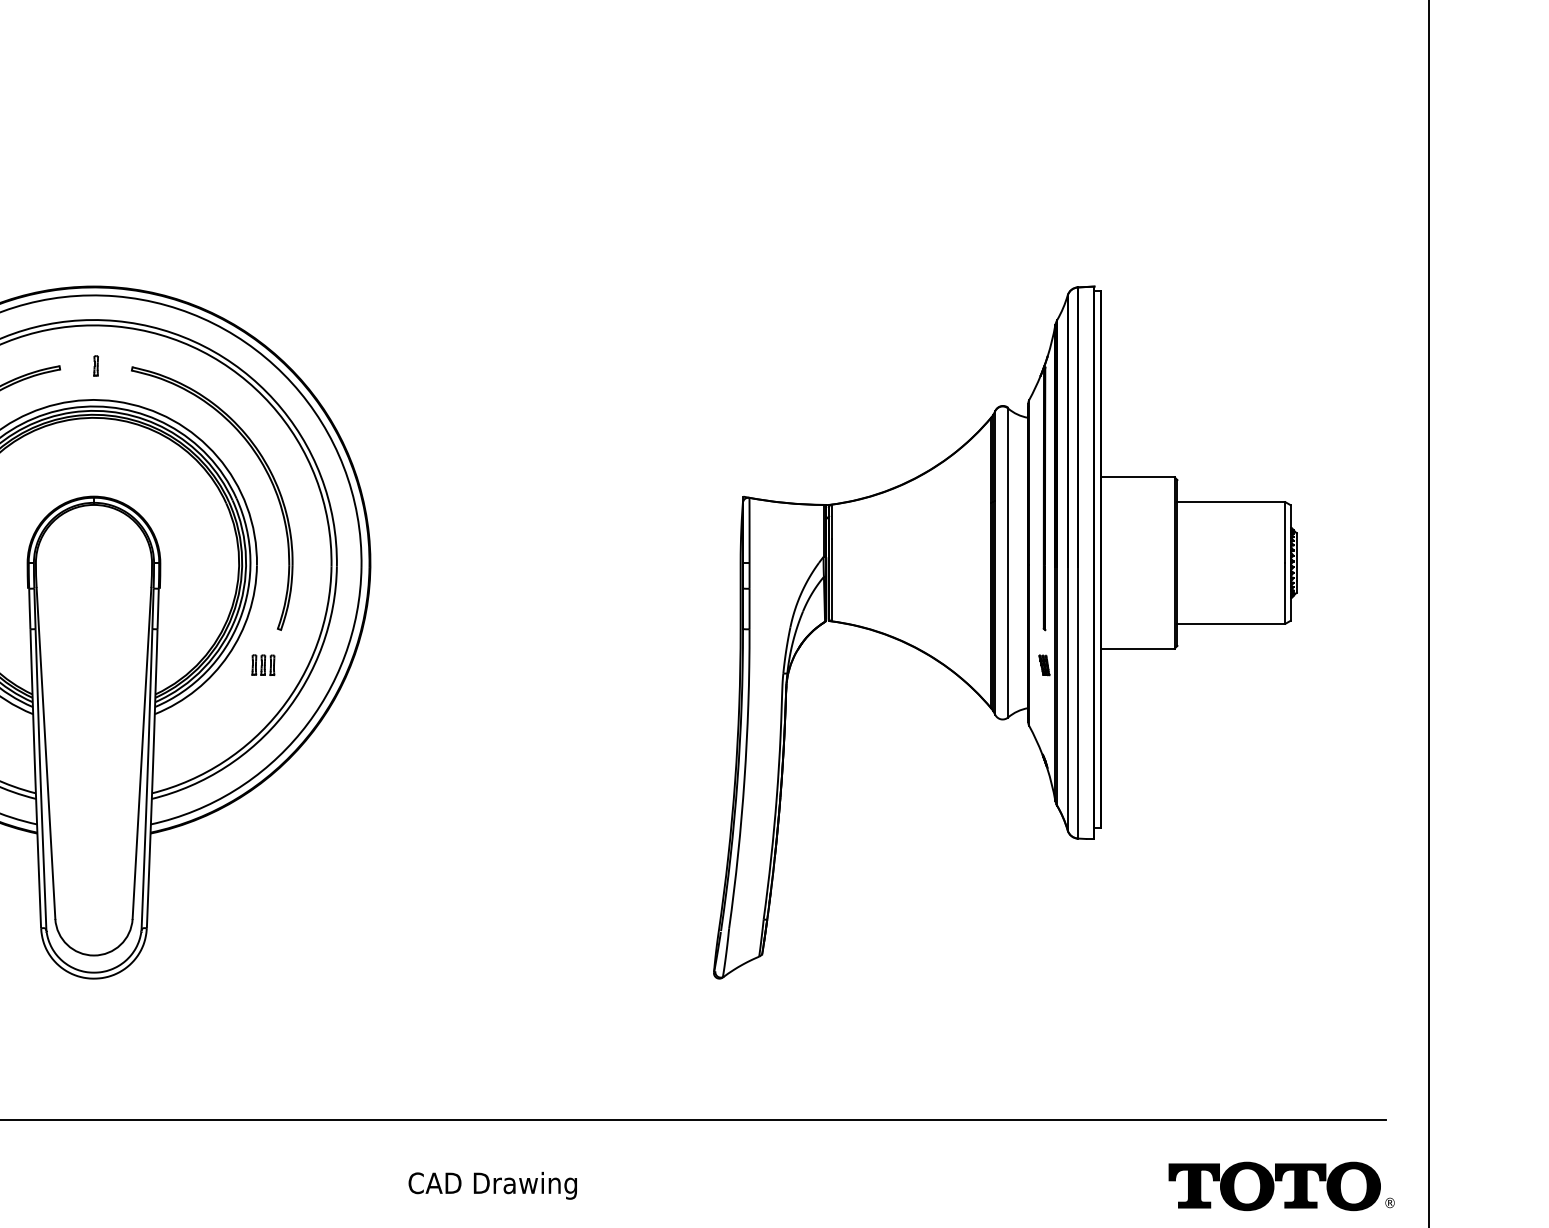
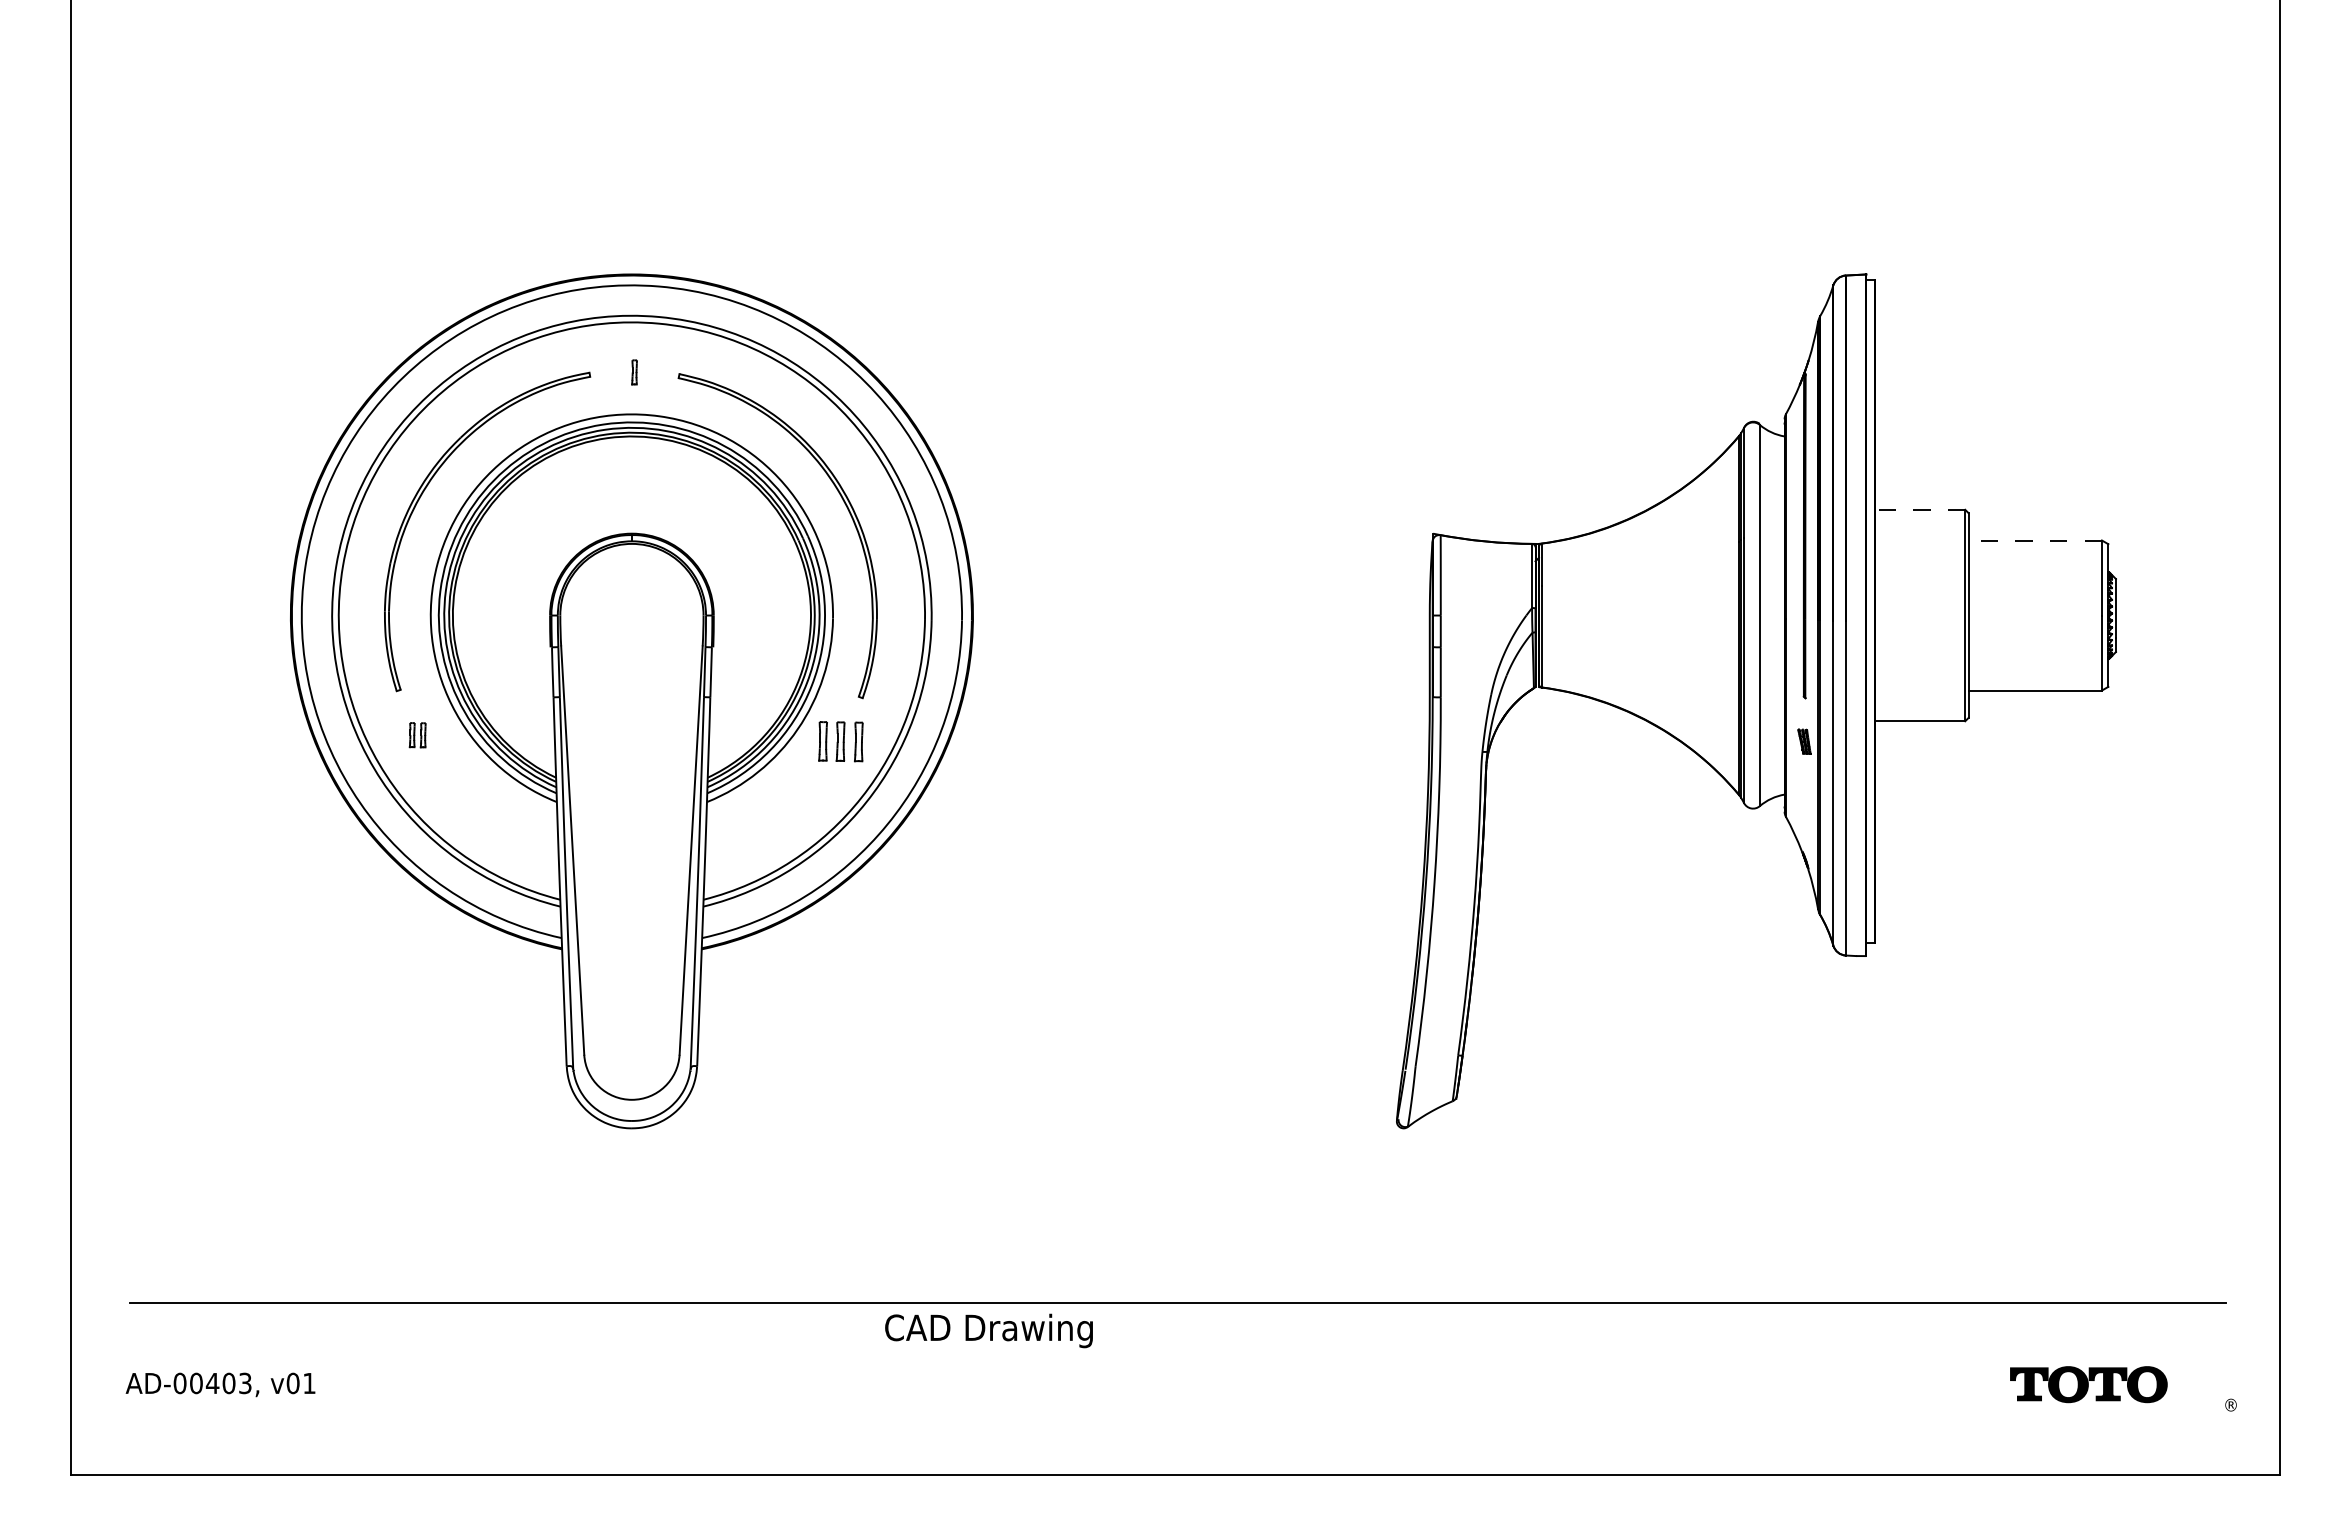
line: (1137, 477) -> (1919, 509), solid -> dashed
line: (1231, 502) -> (2035, 540), solid -> dashed
part: (263, 665) -> (840, 741), size x1.6
text: (492, 1185) -> (988, 1330), moved
part: (1274, 1186) -> (2088, 1384), size x0.6

